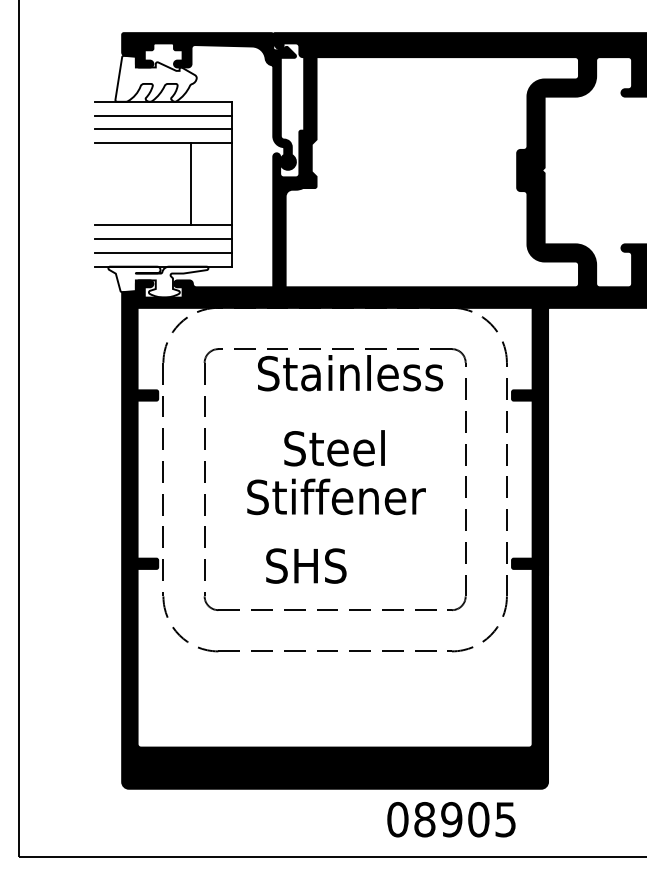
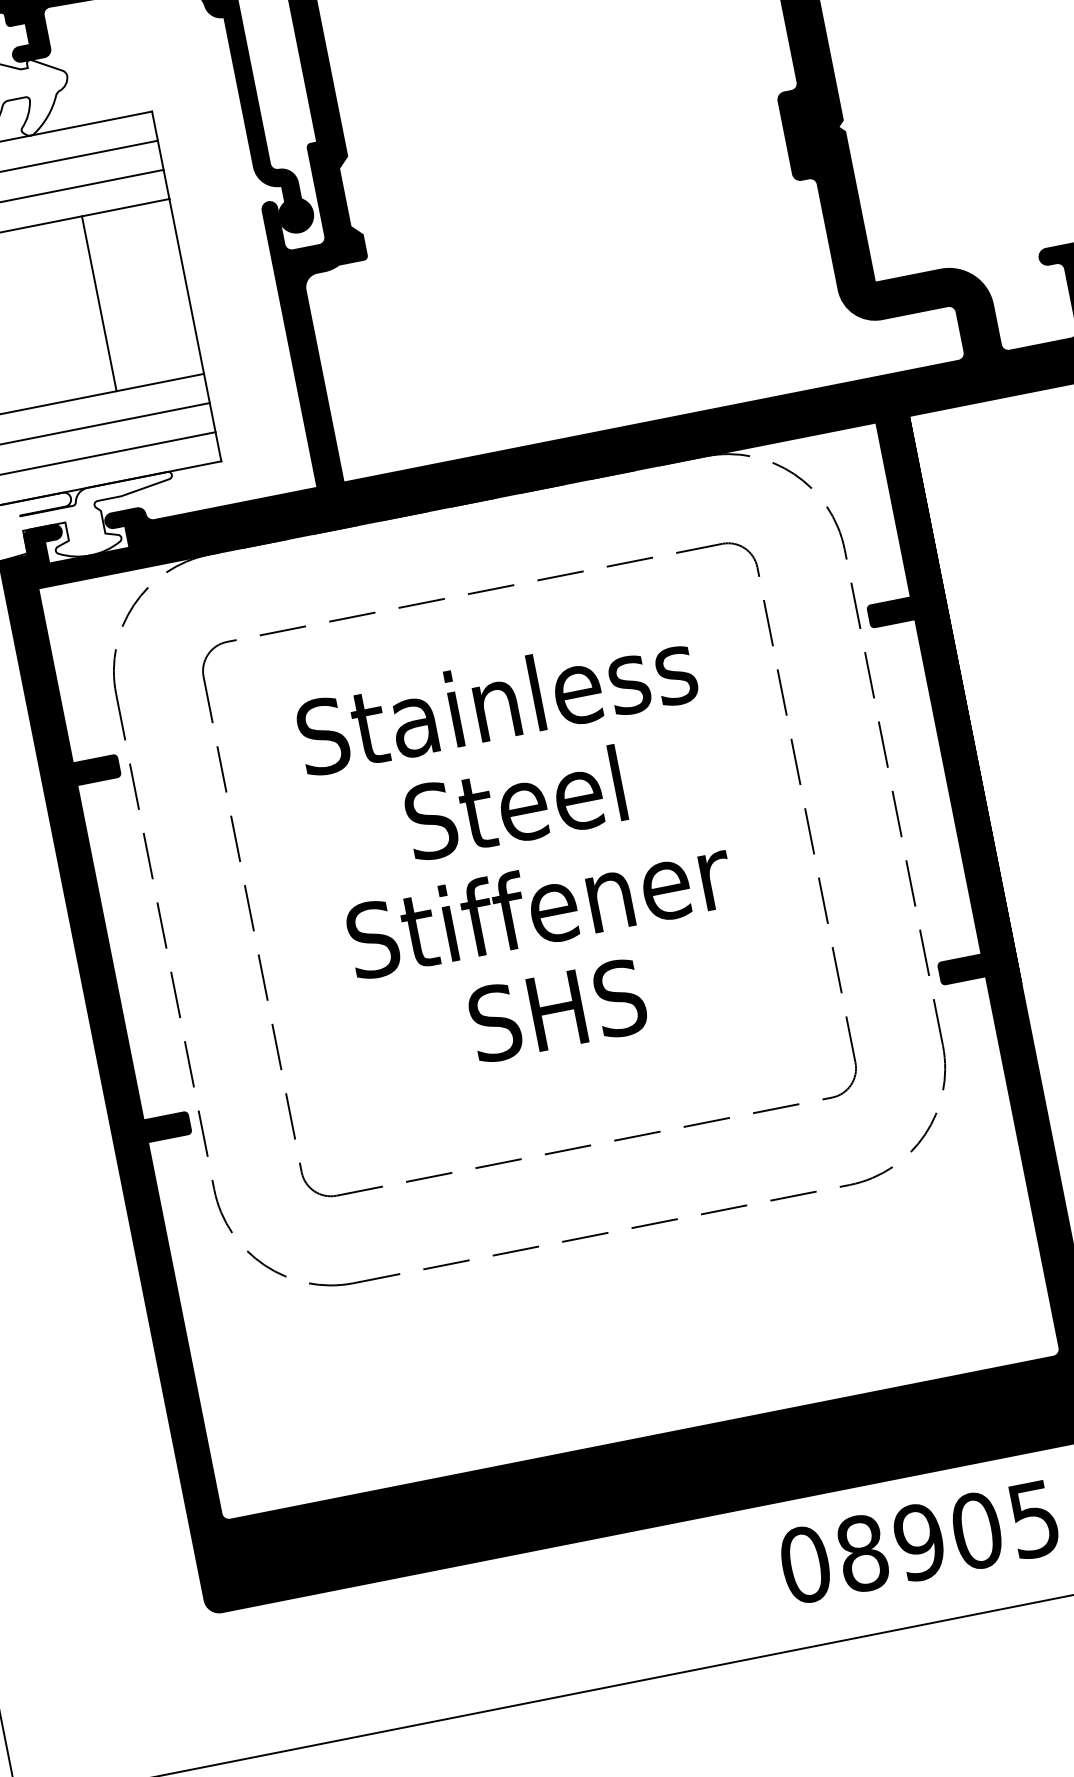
text: (350, 373) -> (497, 701), moved
text: (306, 565) -> (557, 1009), moved

